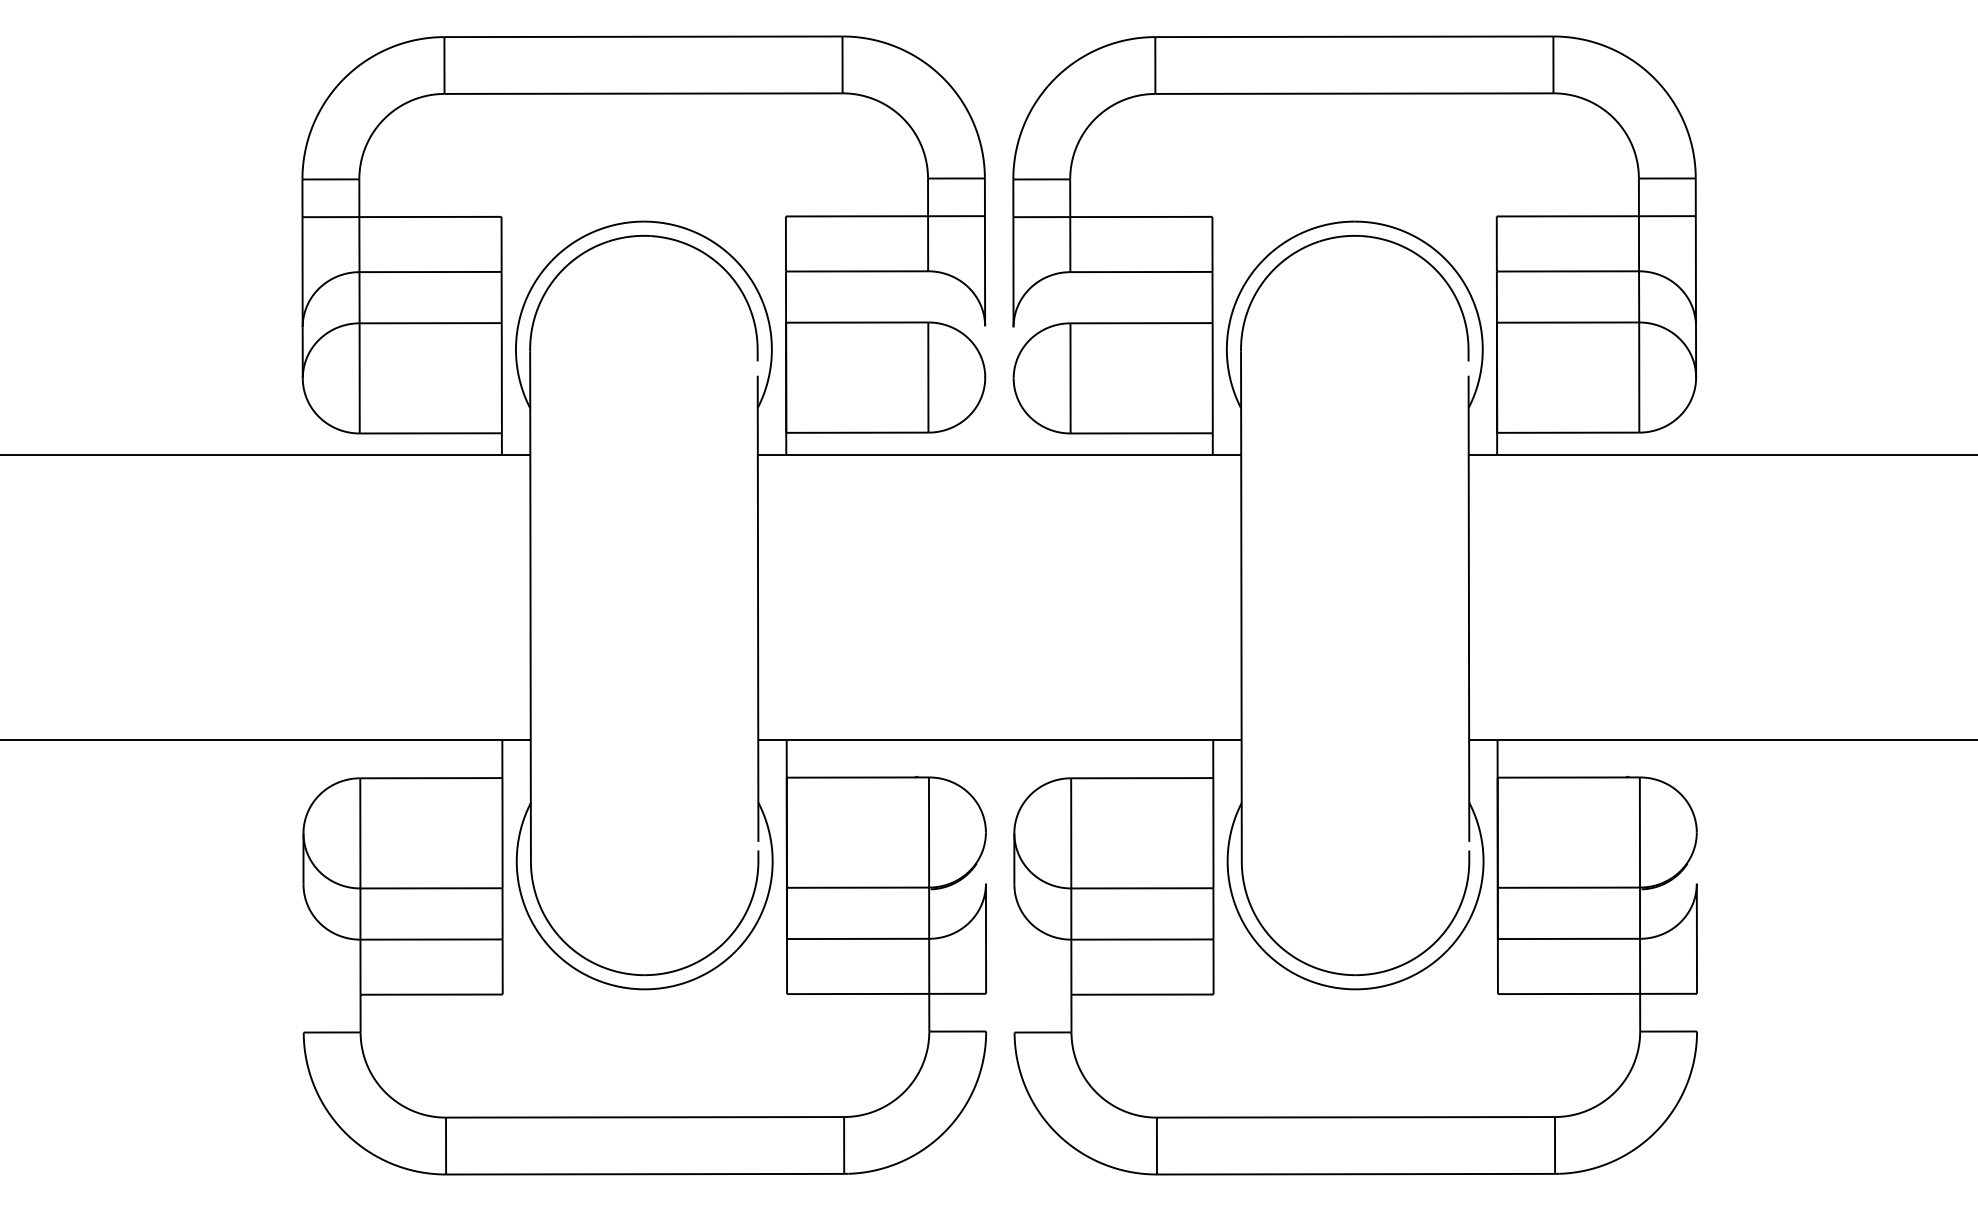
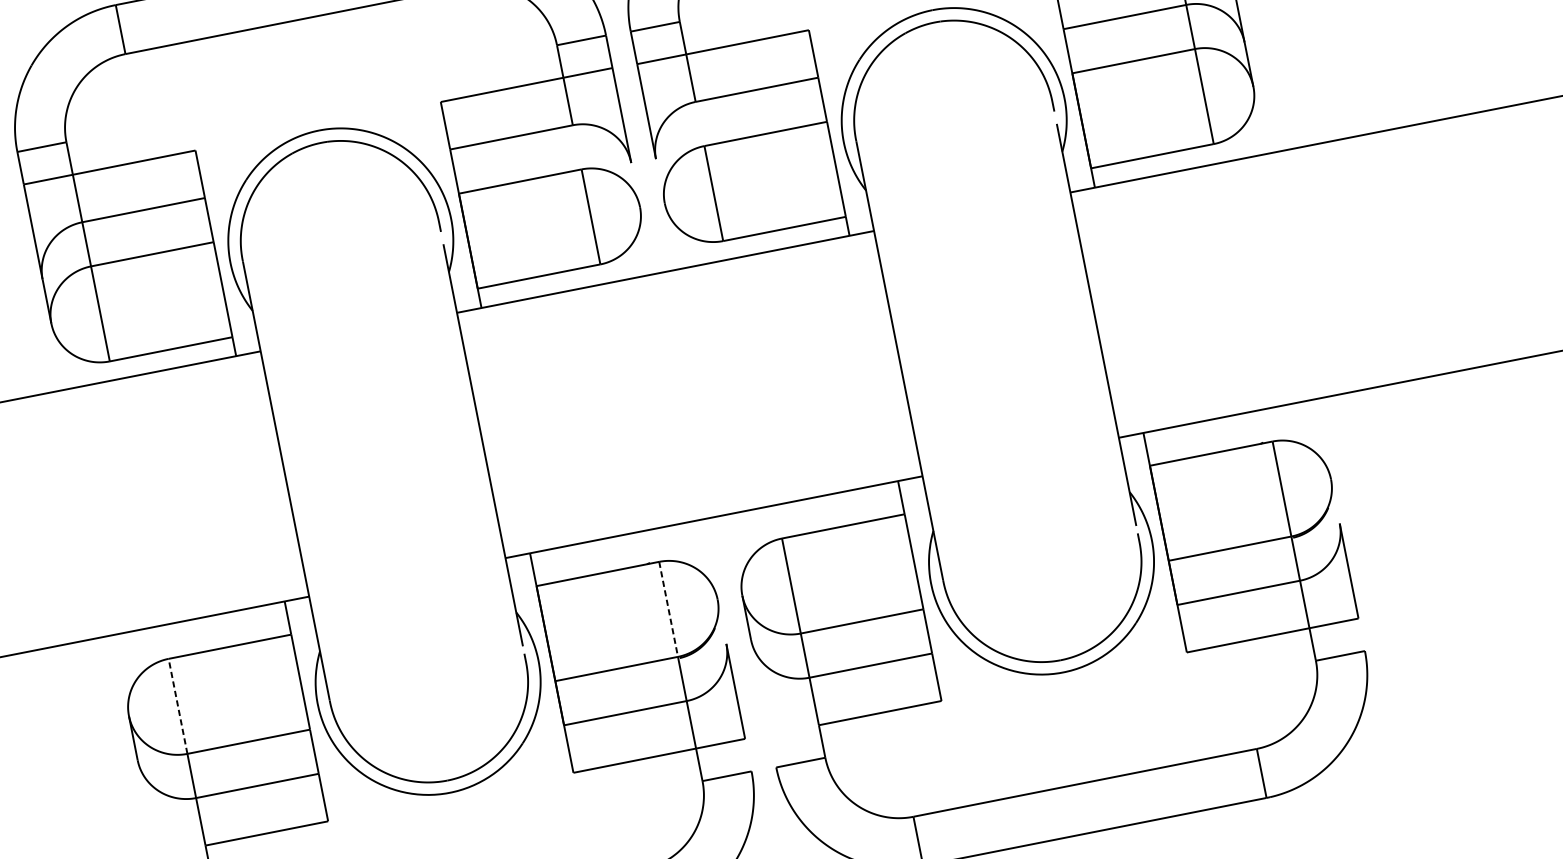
line: (360, 832) -> (178, 705), solid -> dashed
line: (929, 833) -> (669, 610), solid -> dashed

